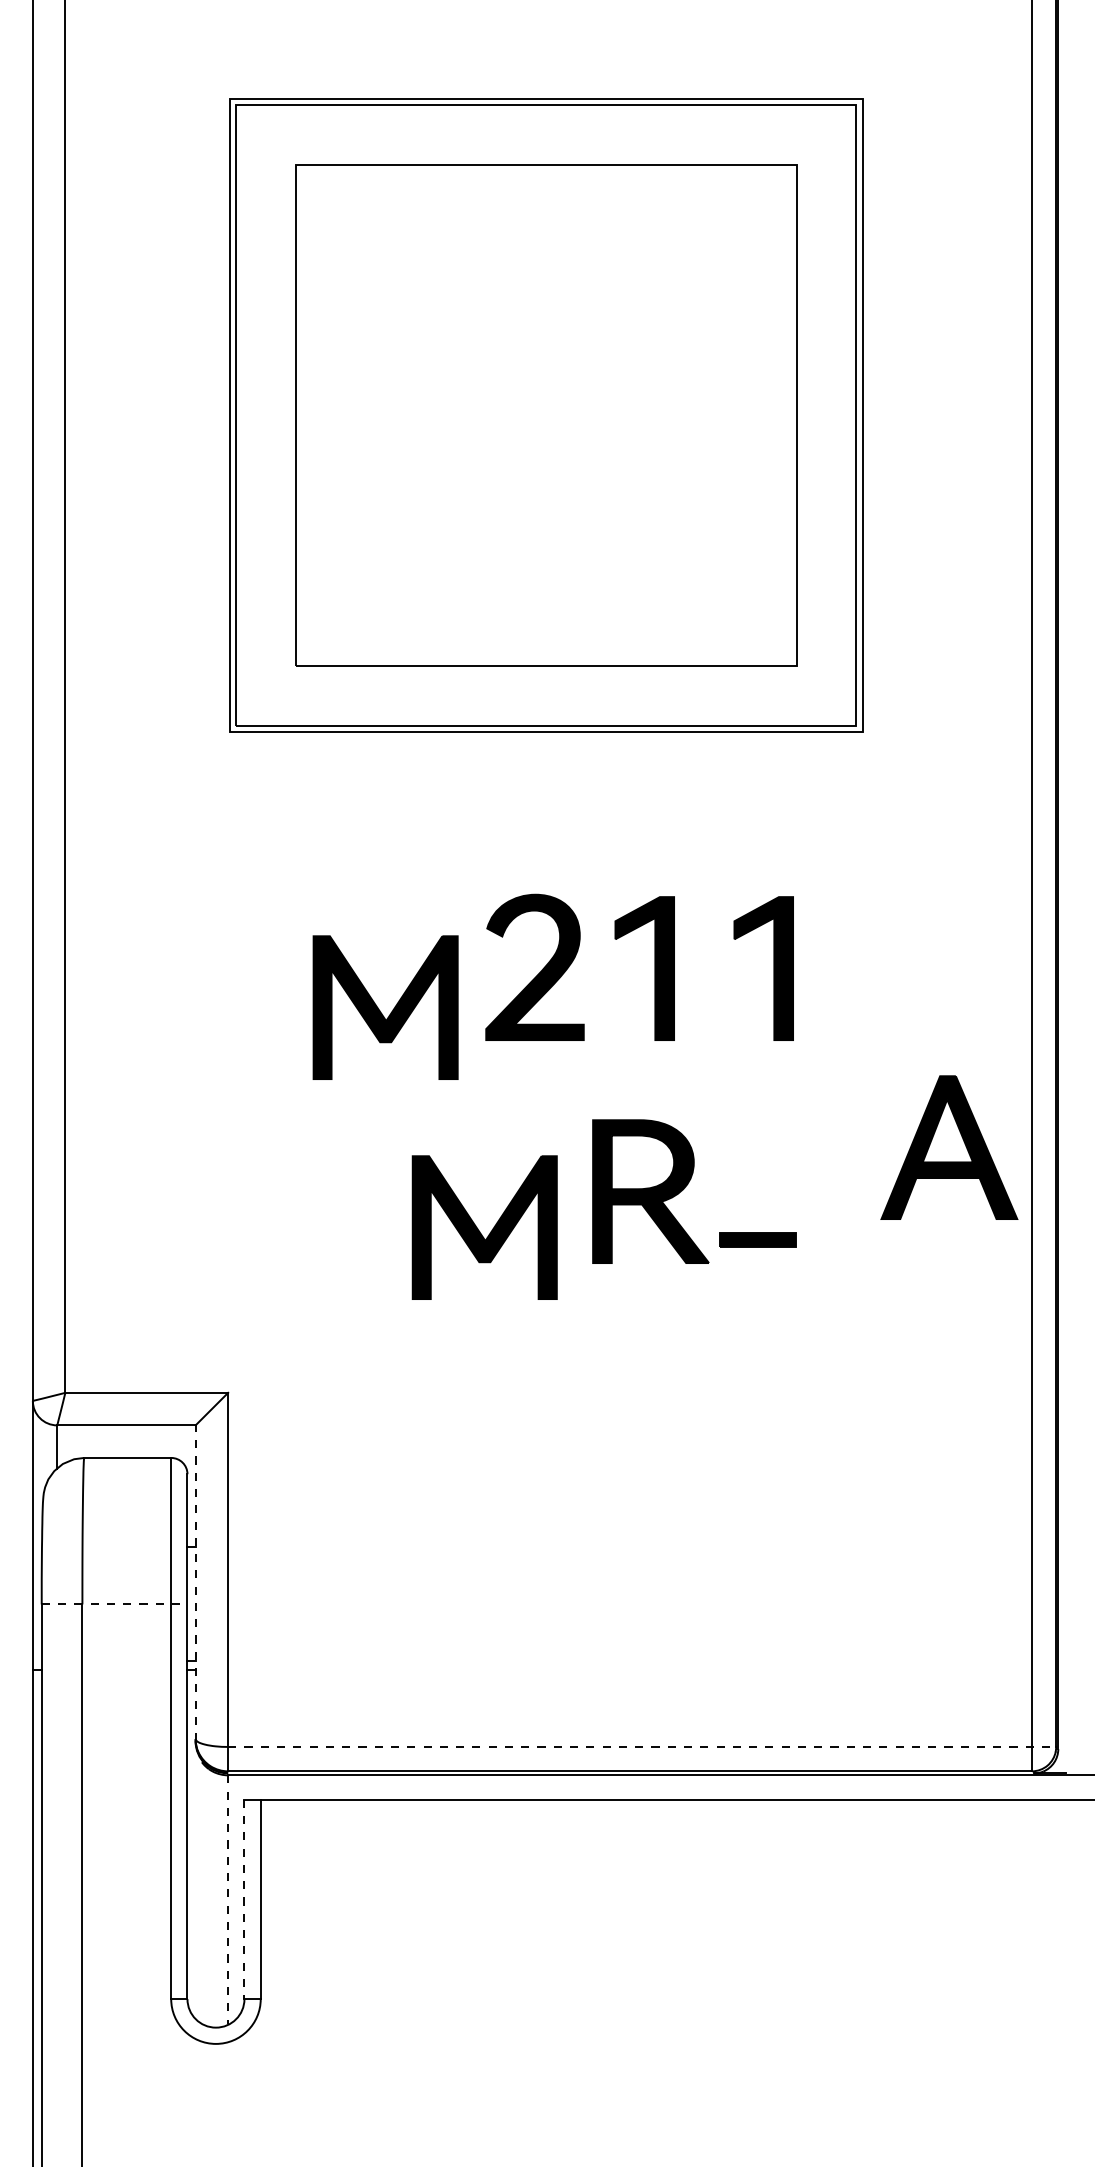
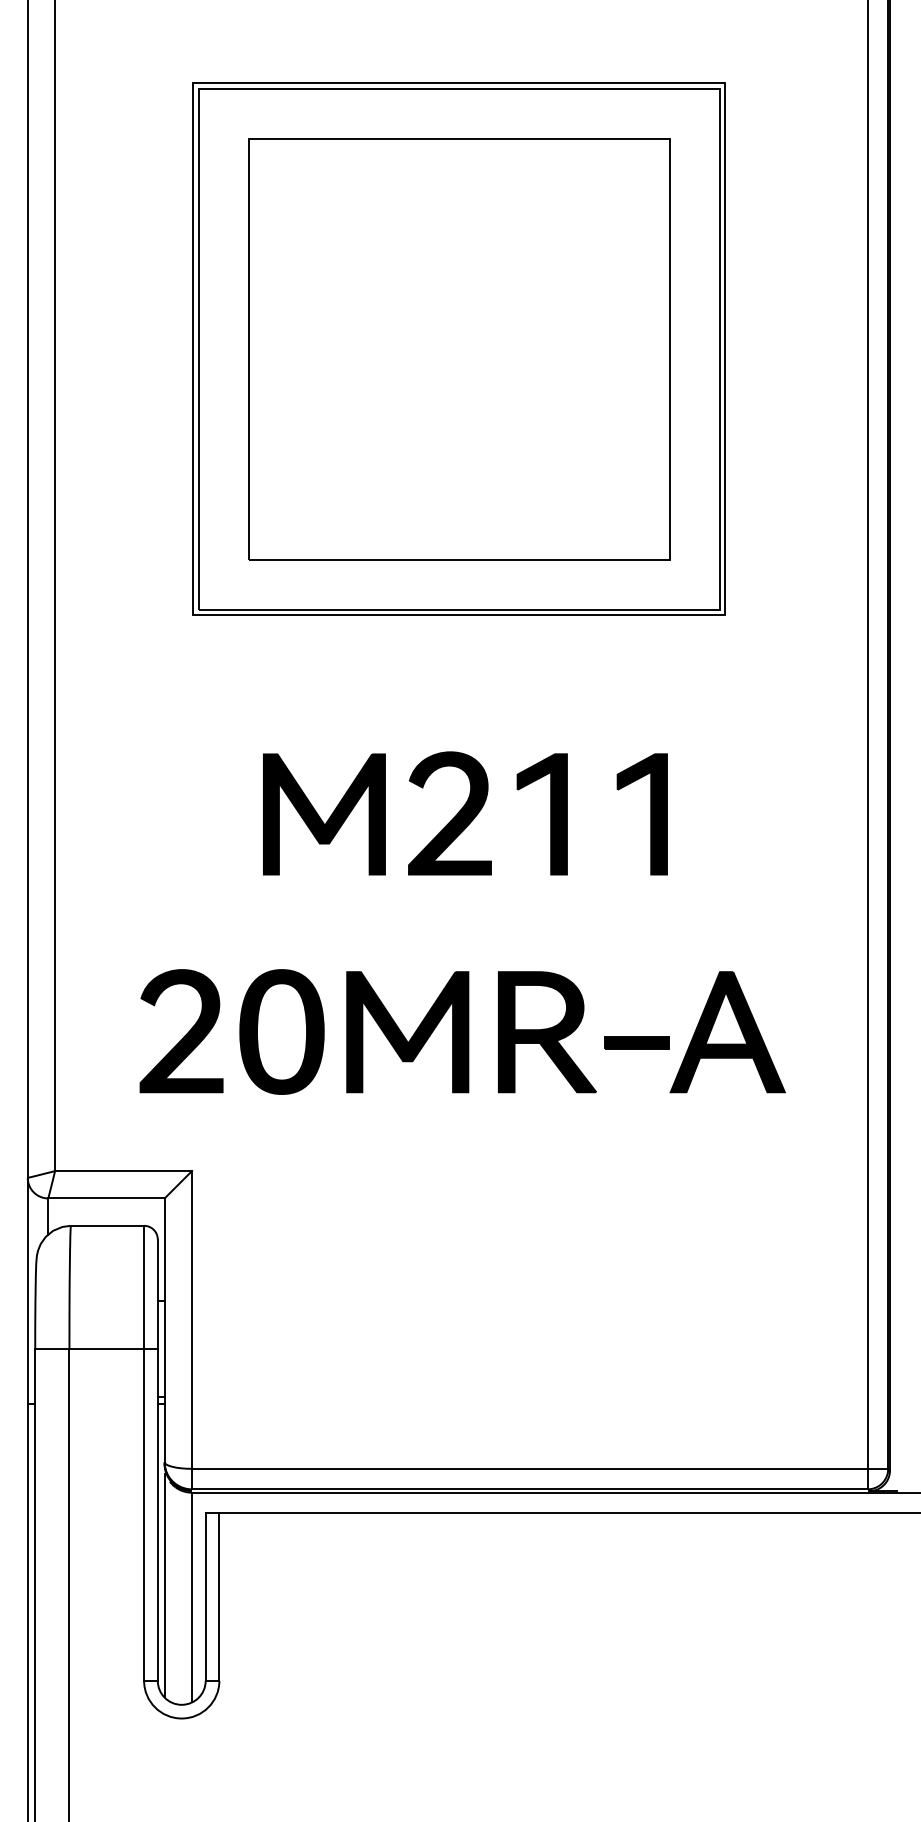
part: (385, 1007) -> (324, 814), moved
part: (949, 1147) -> (727, 1032), moved
part: (650, 1191) -> (547, 1032), moved
part: (334, 1227) -> (281, 1032), added
part: (220, 1230) -> (185, 1034), added
line: (195, 1583) -> (164, 1331), dashed -> solid
line: (114, 1604) -> (96, 1349), dashed -> solid
line: (642, 1746) -> (540, 1468), dashed -> solid
line: (195, 1885) -> (164, 1585), added
line: (244, 1899) -> (205, 1597), dashed -> solid
line: (228, 1900) -> (192, 1597), dashed -> solid

